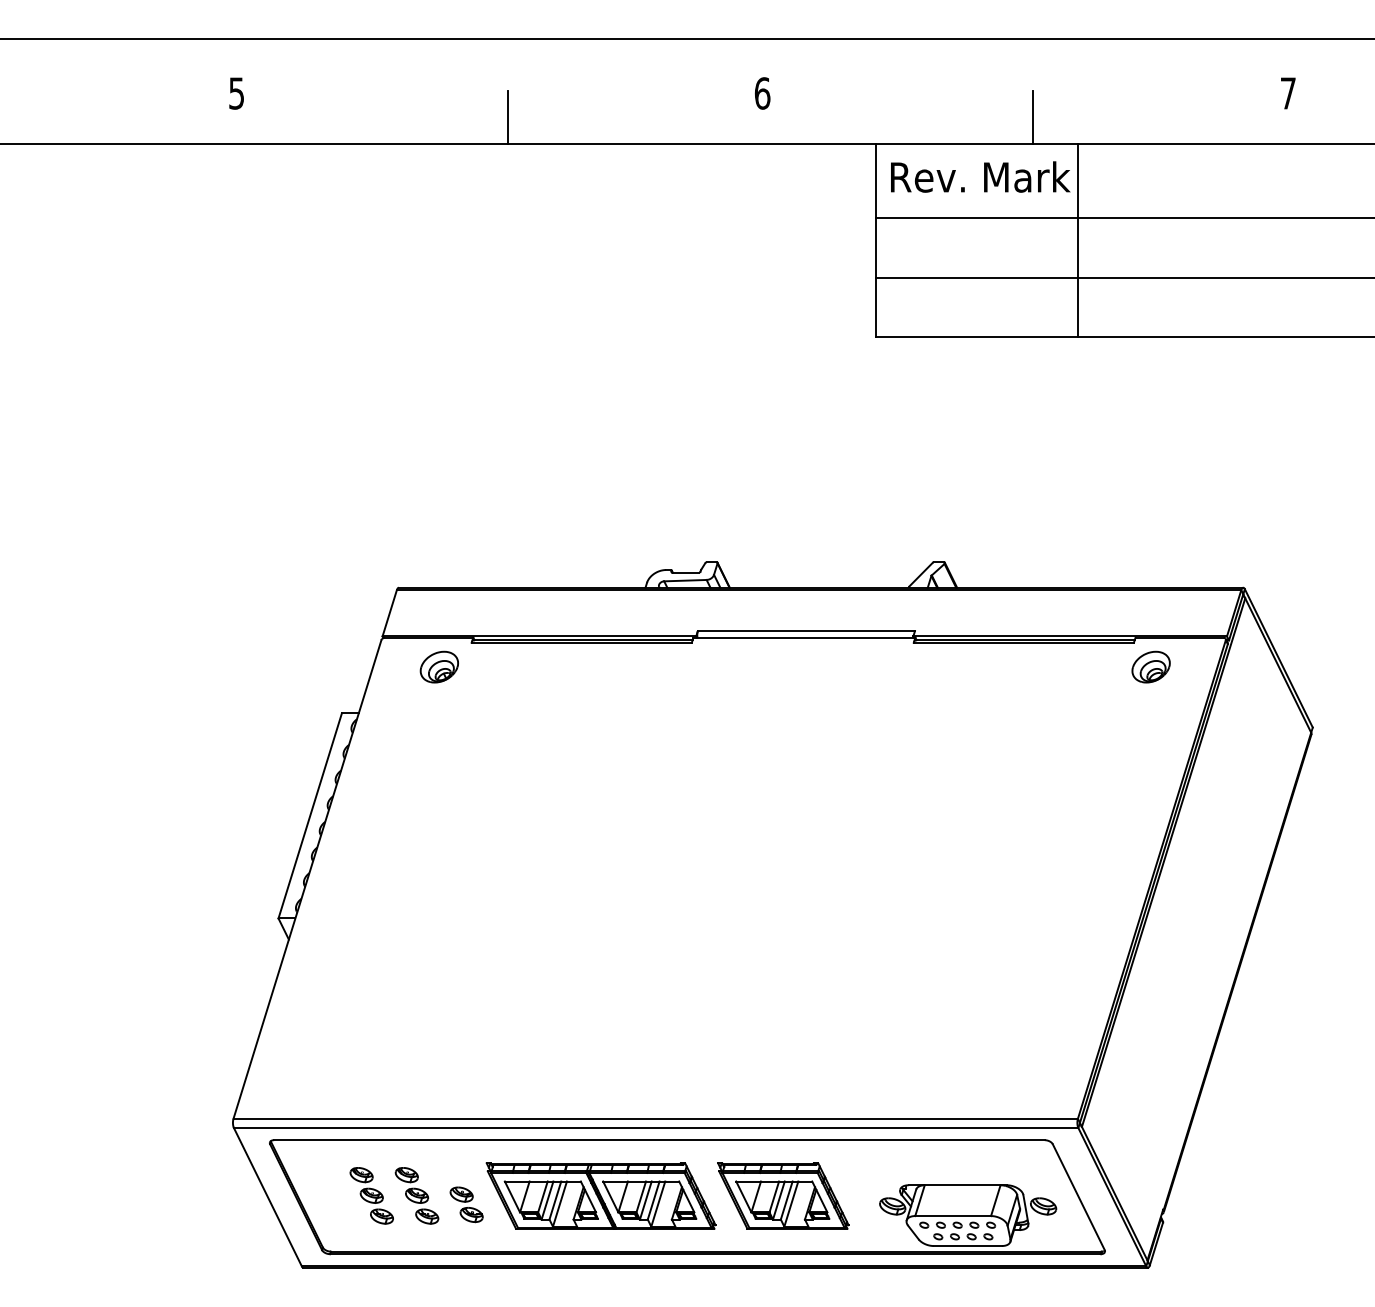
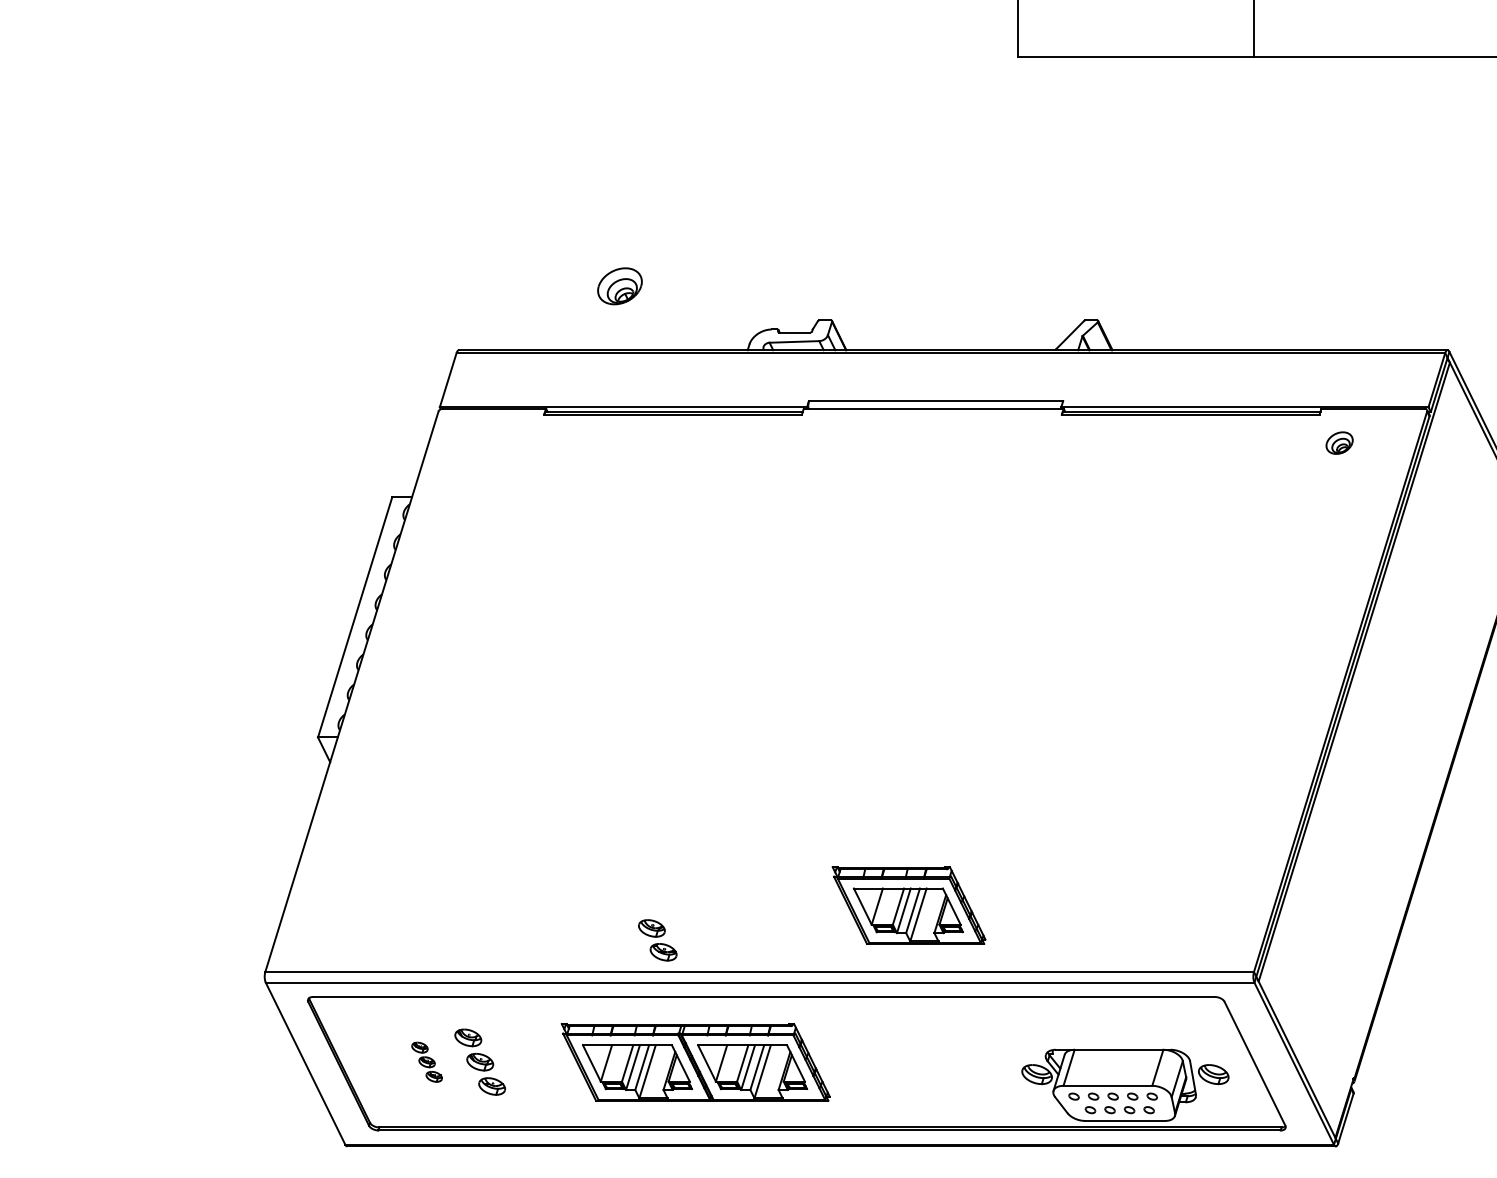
part: (438, 666) -> (618, 285), moved
part: (1150, 666) -> (1338, 442), size x0.6
part: (371, 1195) -> (426, 1061), size x0.6
part: (783, 1195) -> (909, 904), moved
part: (466, 1204) -> (657, 940), moved

